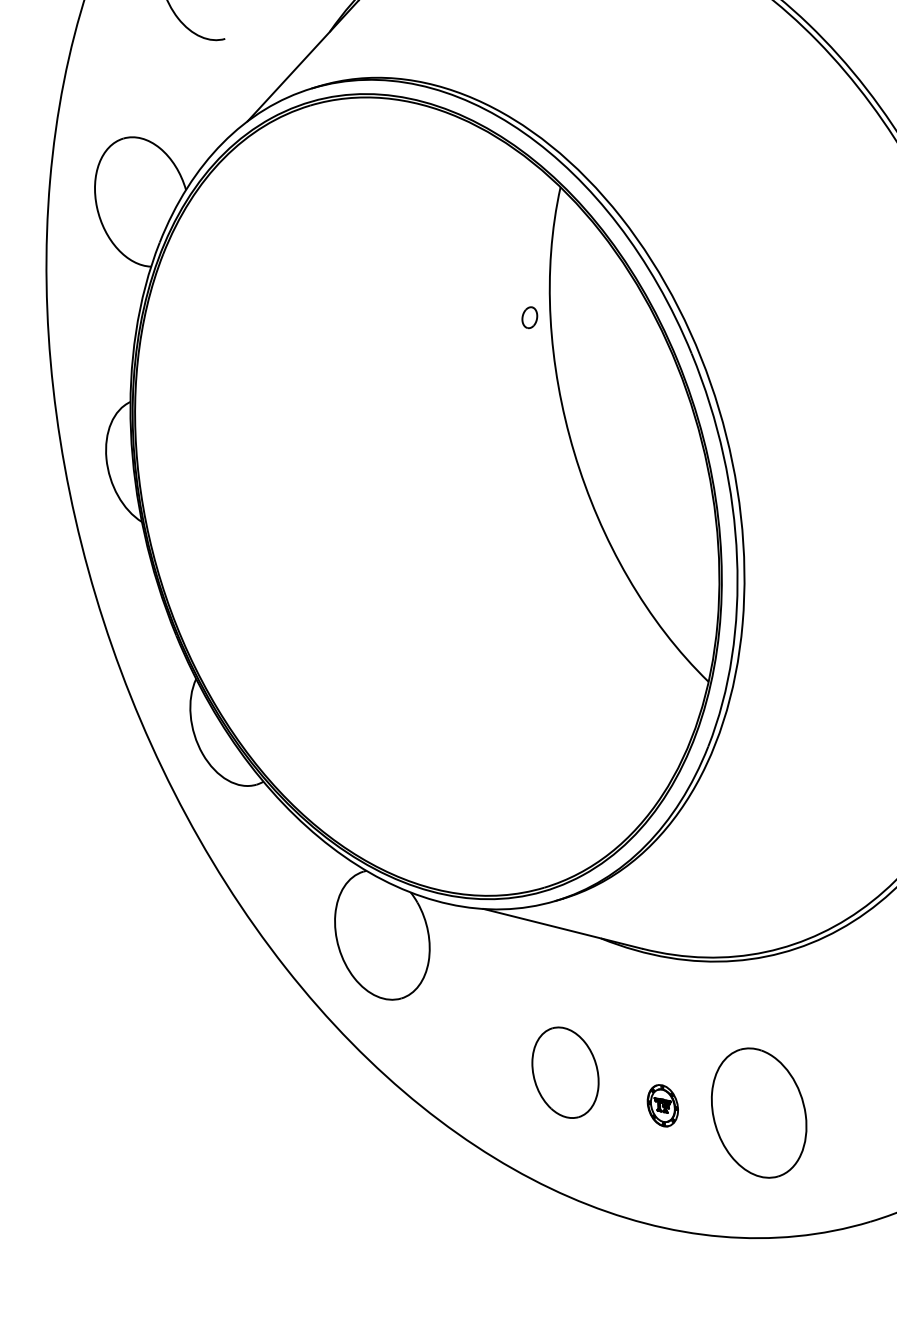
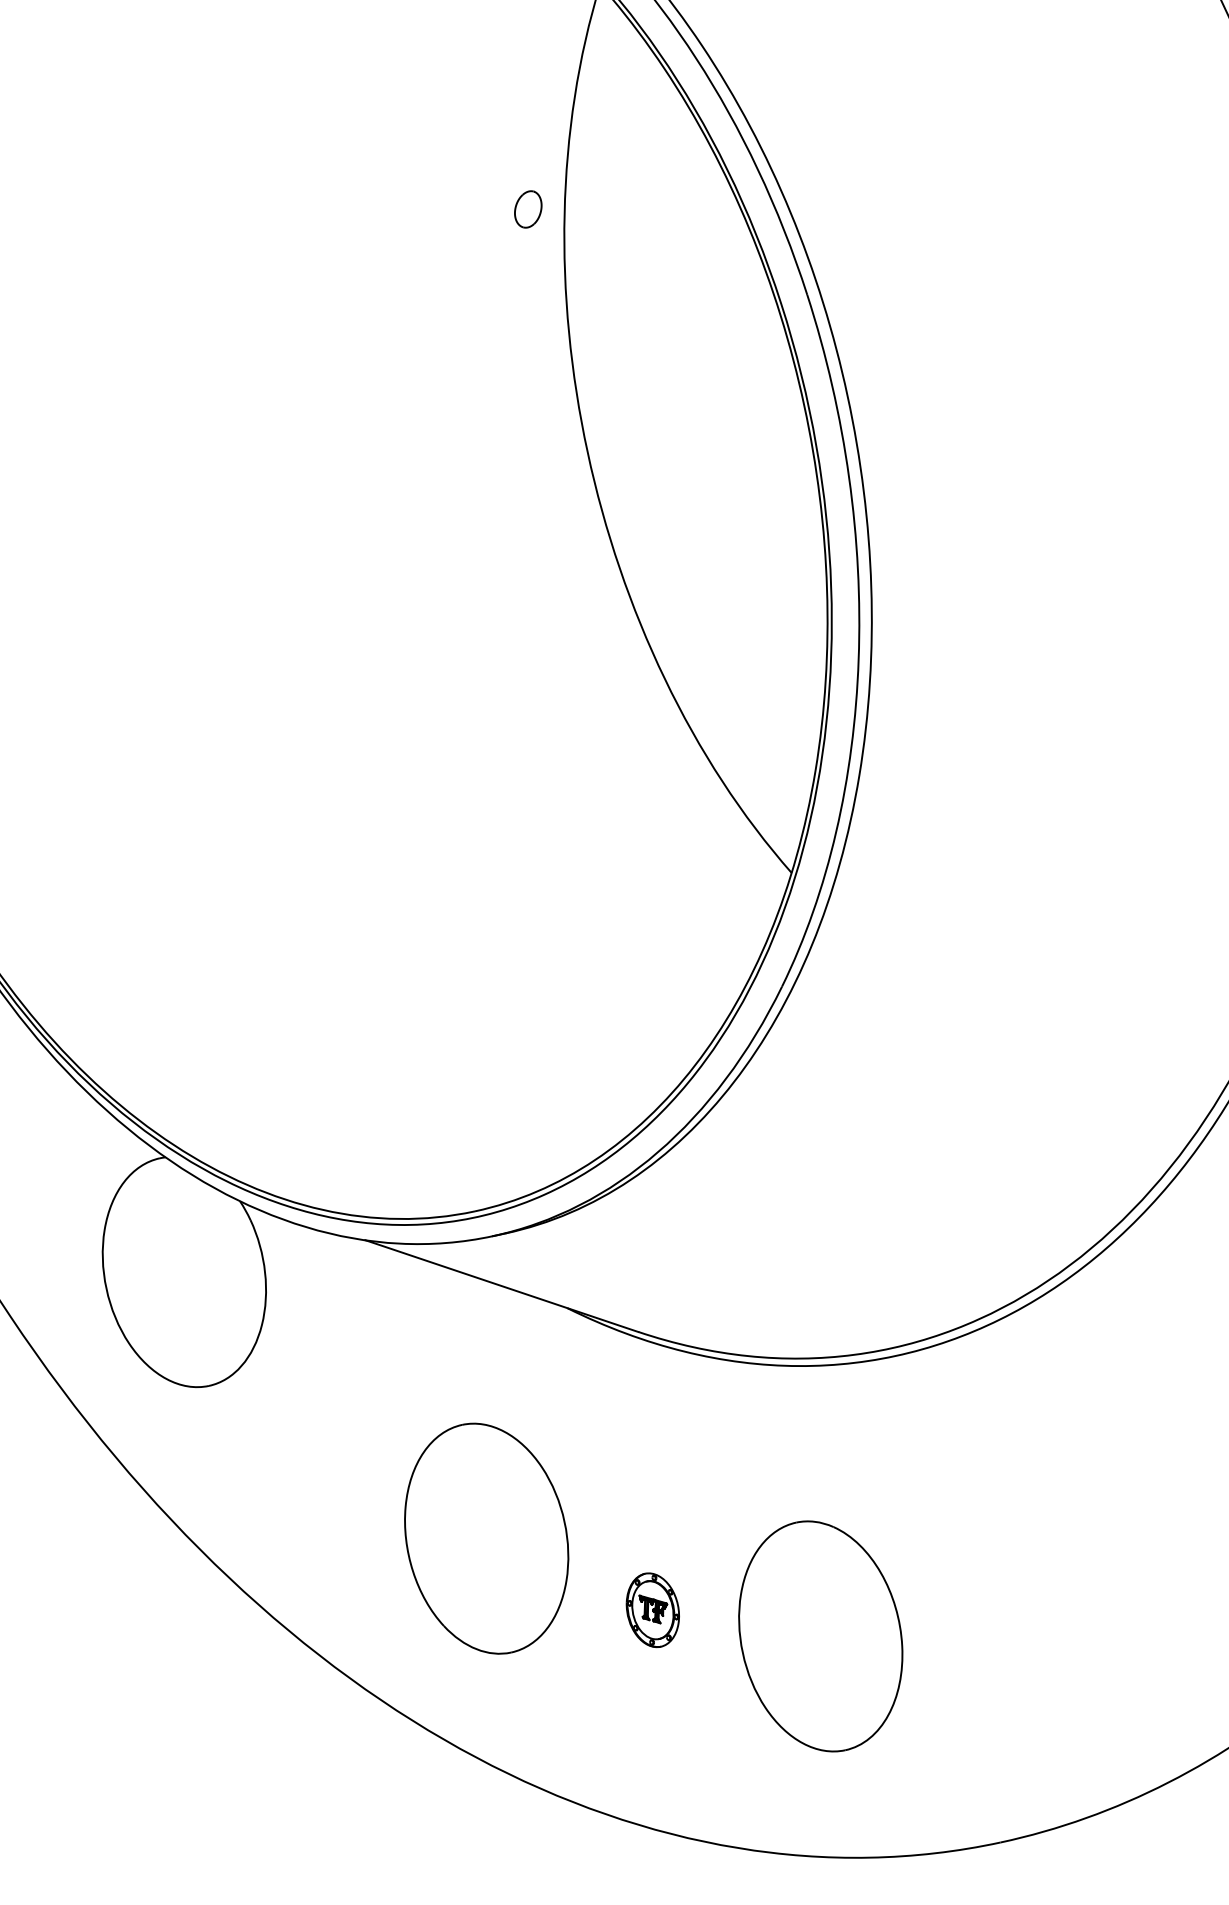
part: (565, 1072) -> (486, 1538), size x1.43

